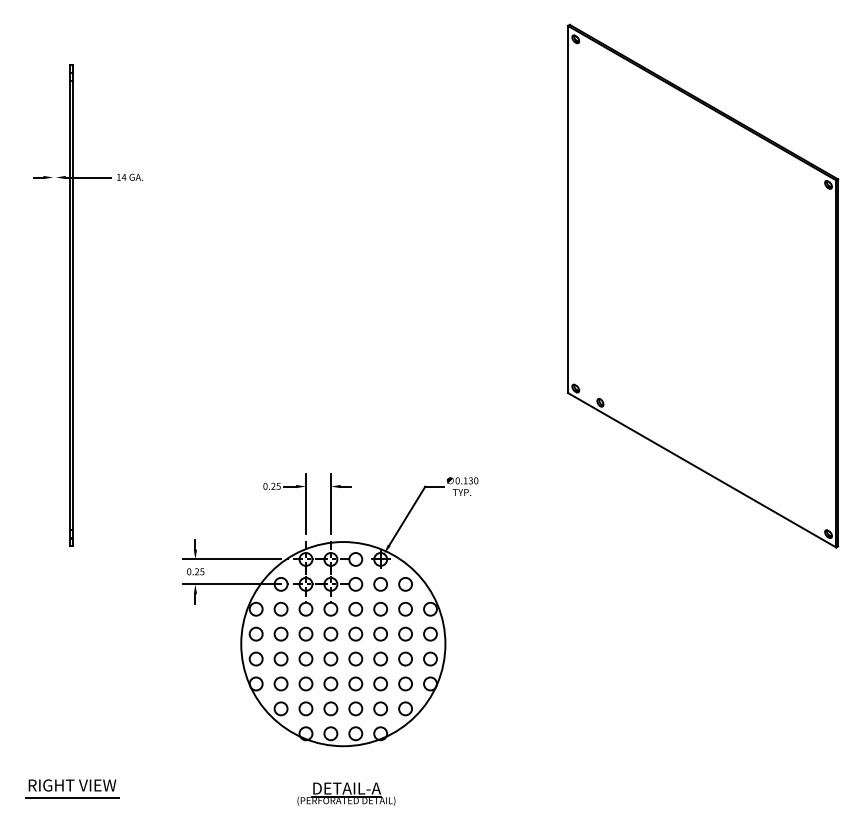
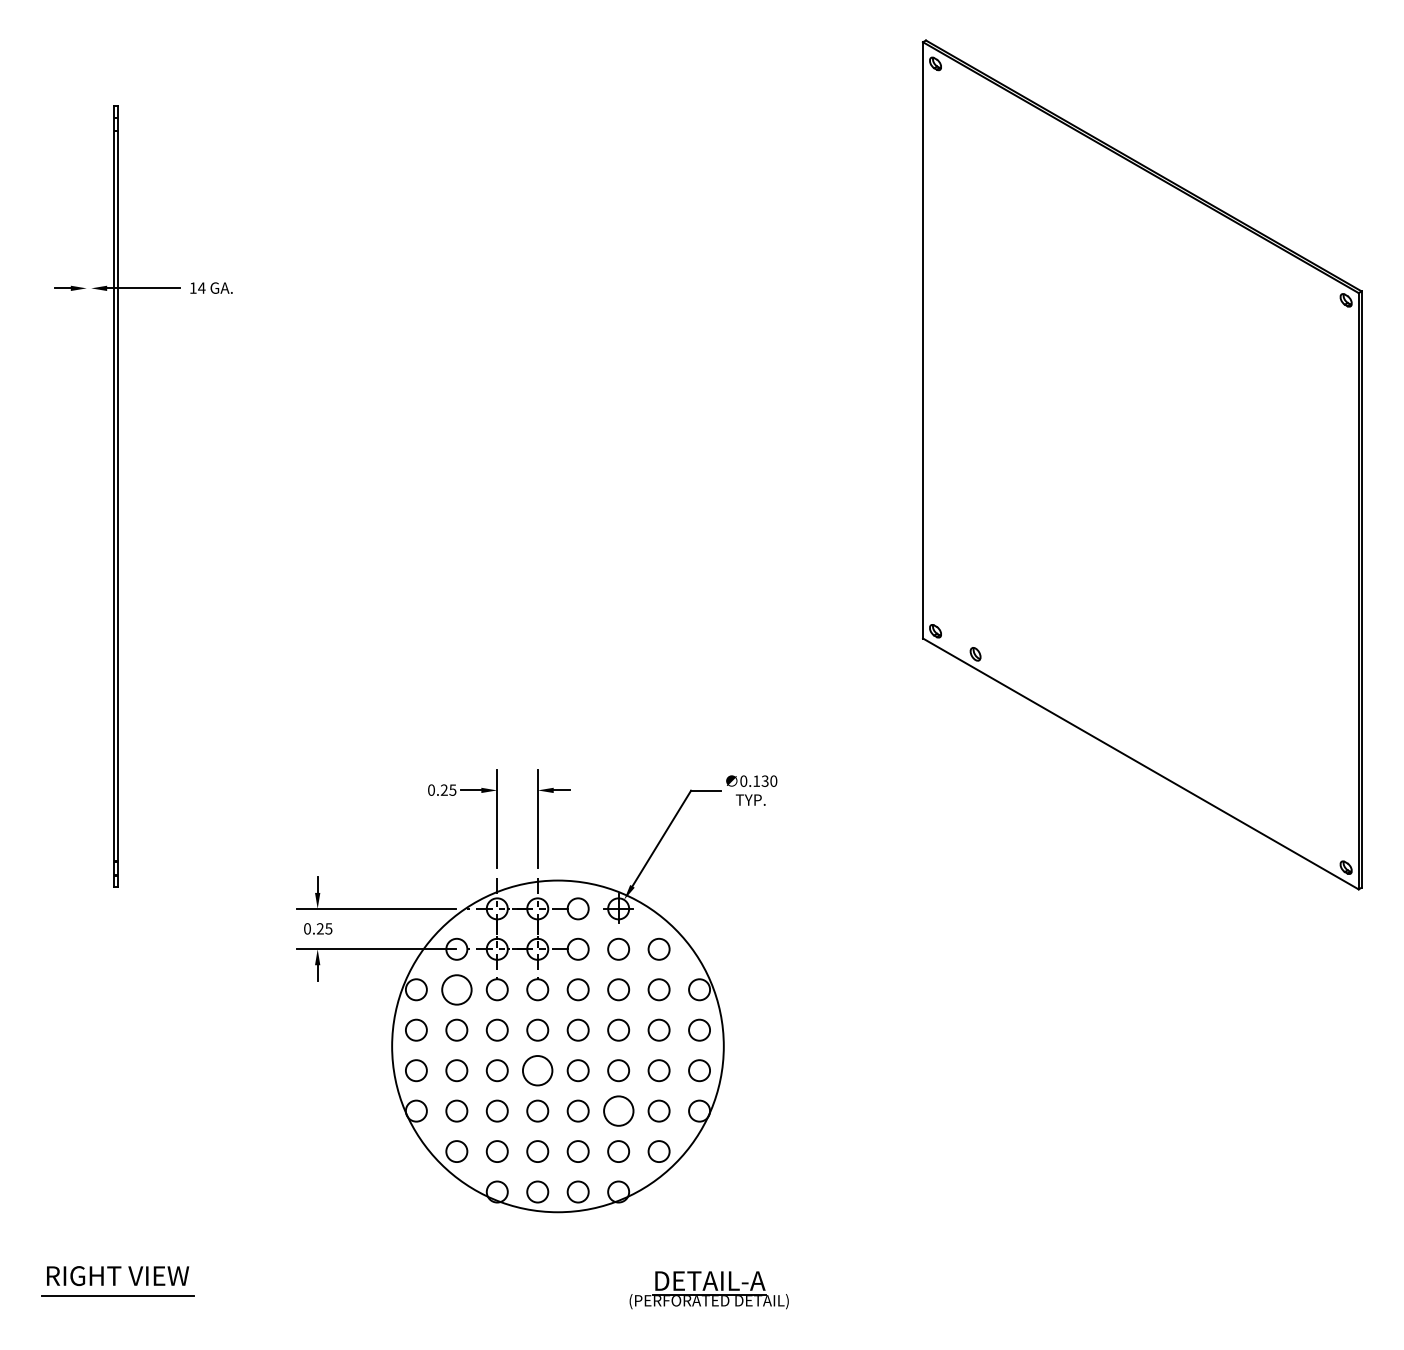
circle: (280, 608) -> (455, 988), size x1.4
circle: (330, 658) -> (537, 1069), size x1.4
circle: (380, 683) -> (618, 1110), size x1.4
part: (346, 793) -> (709, 1289), moved

